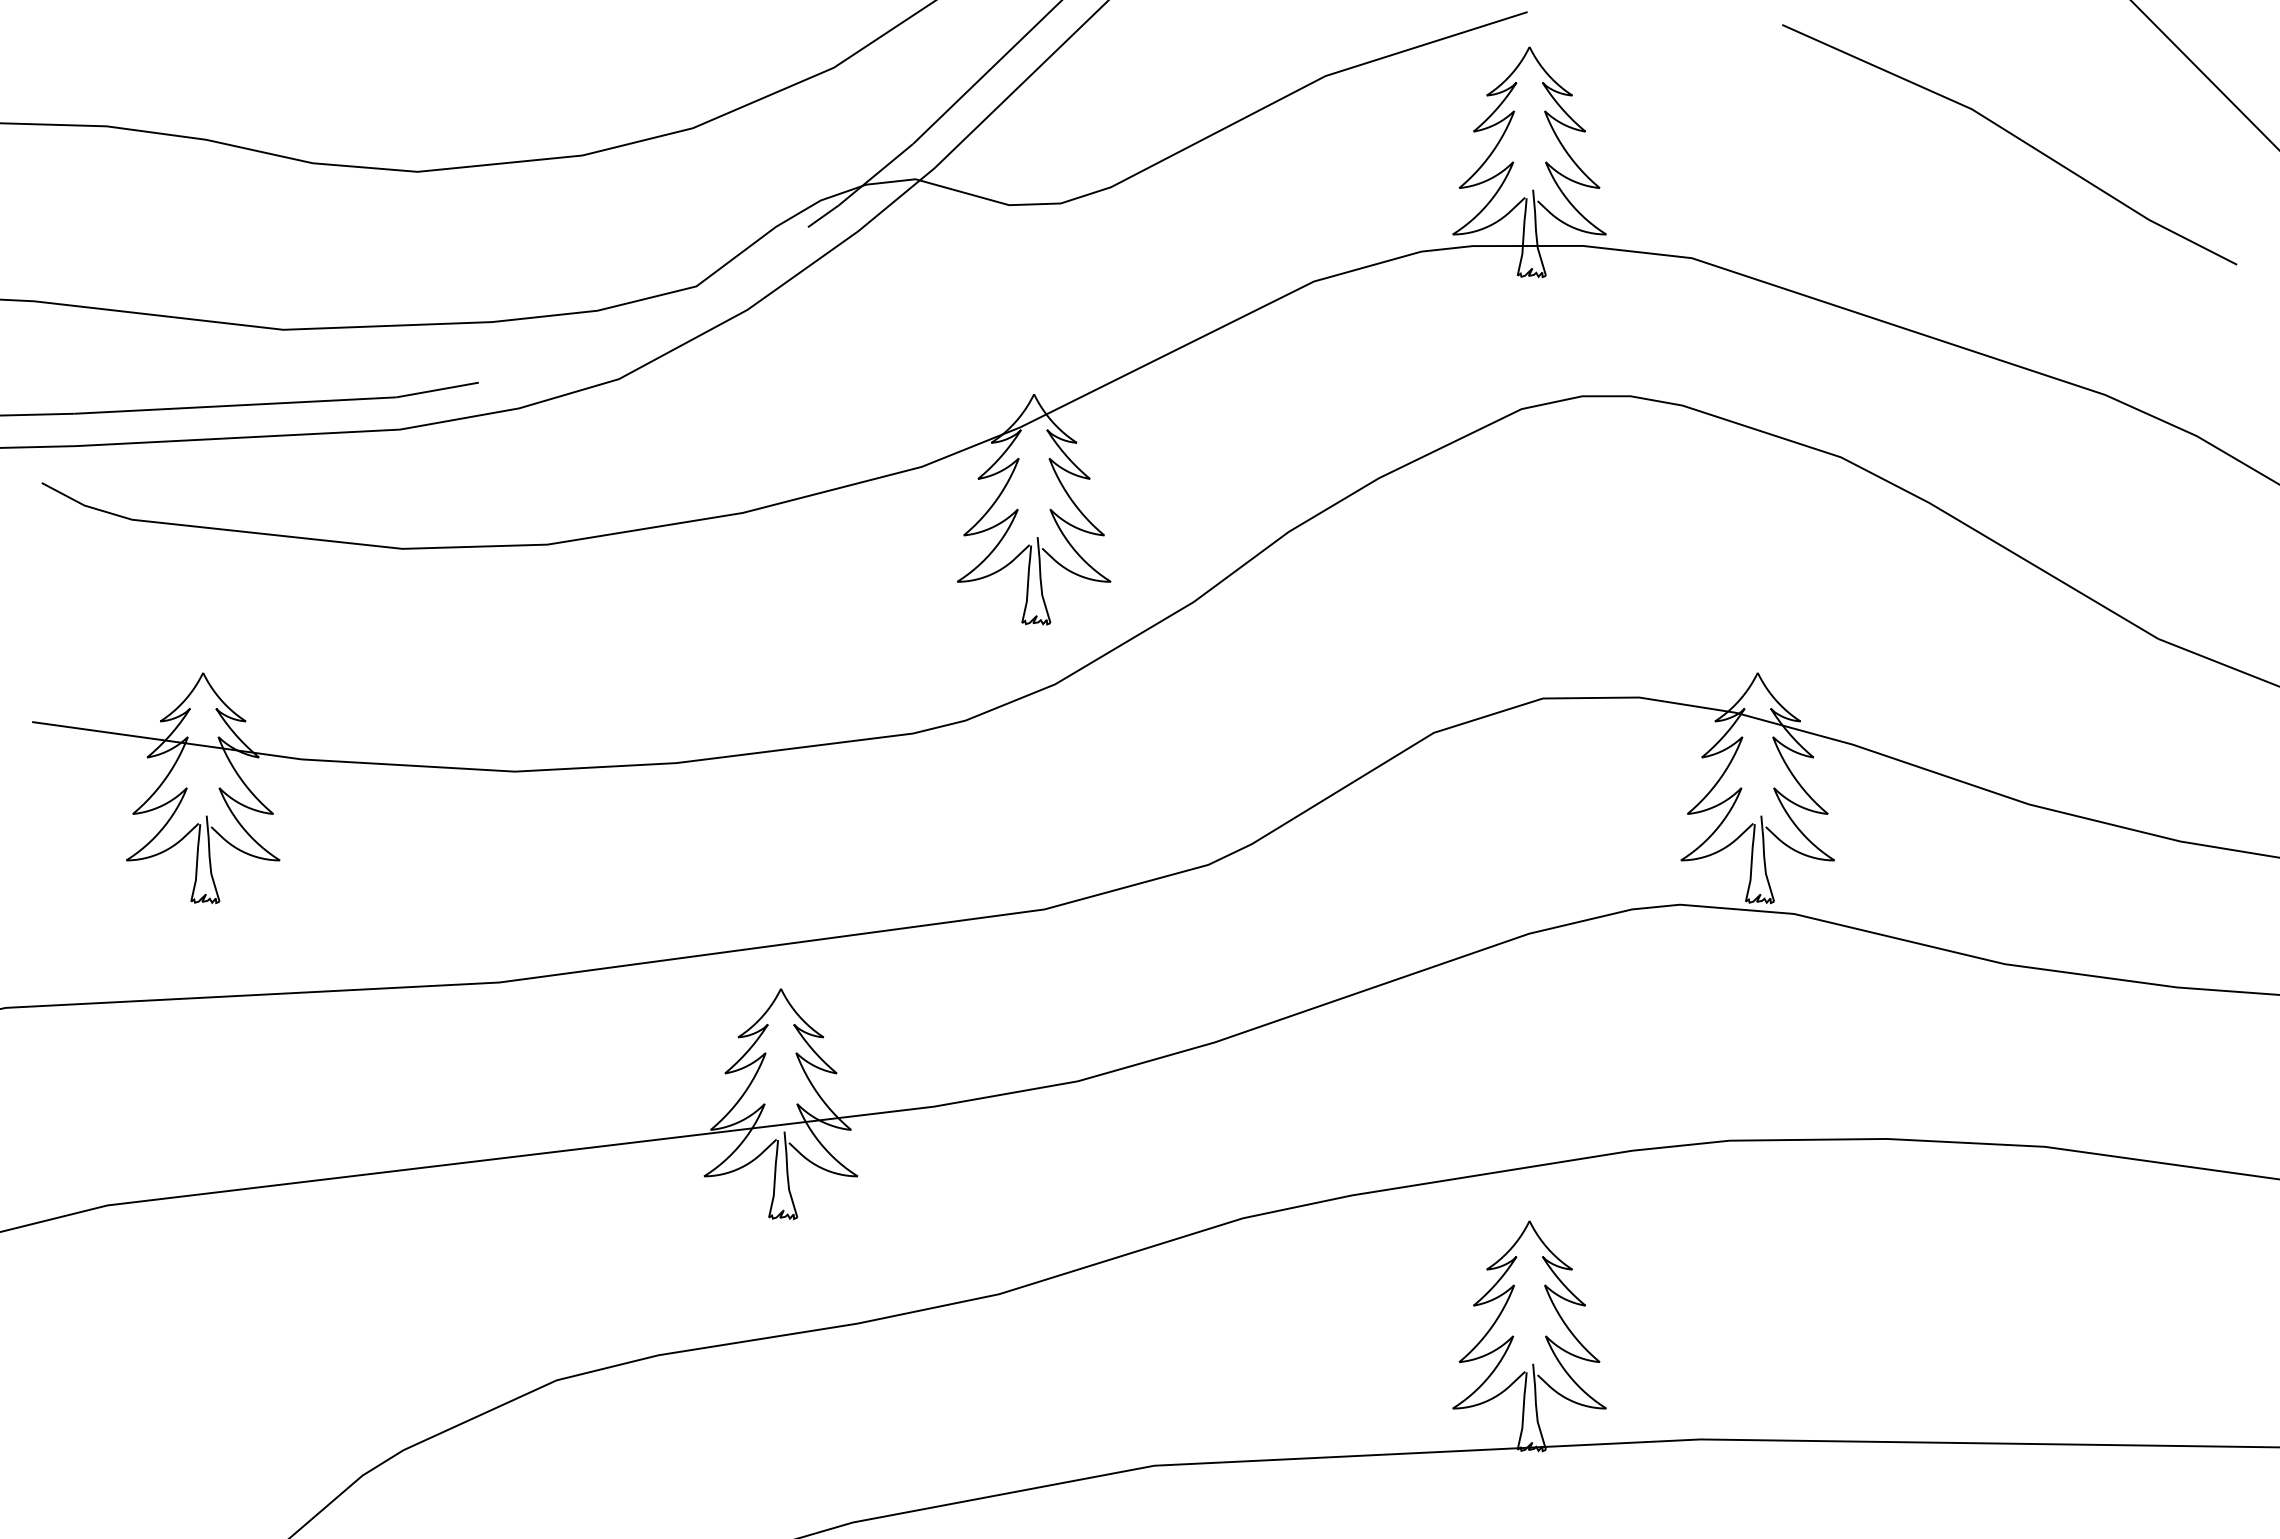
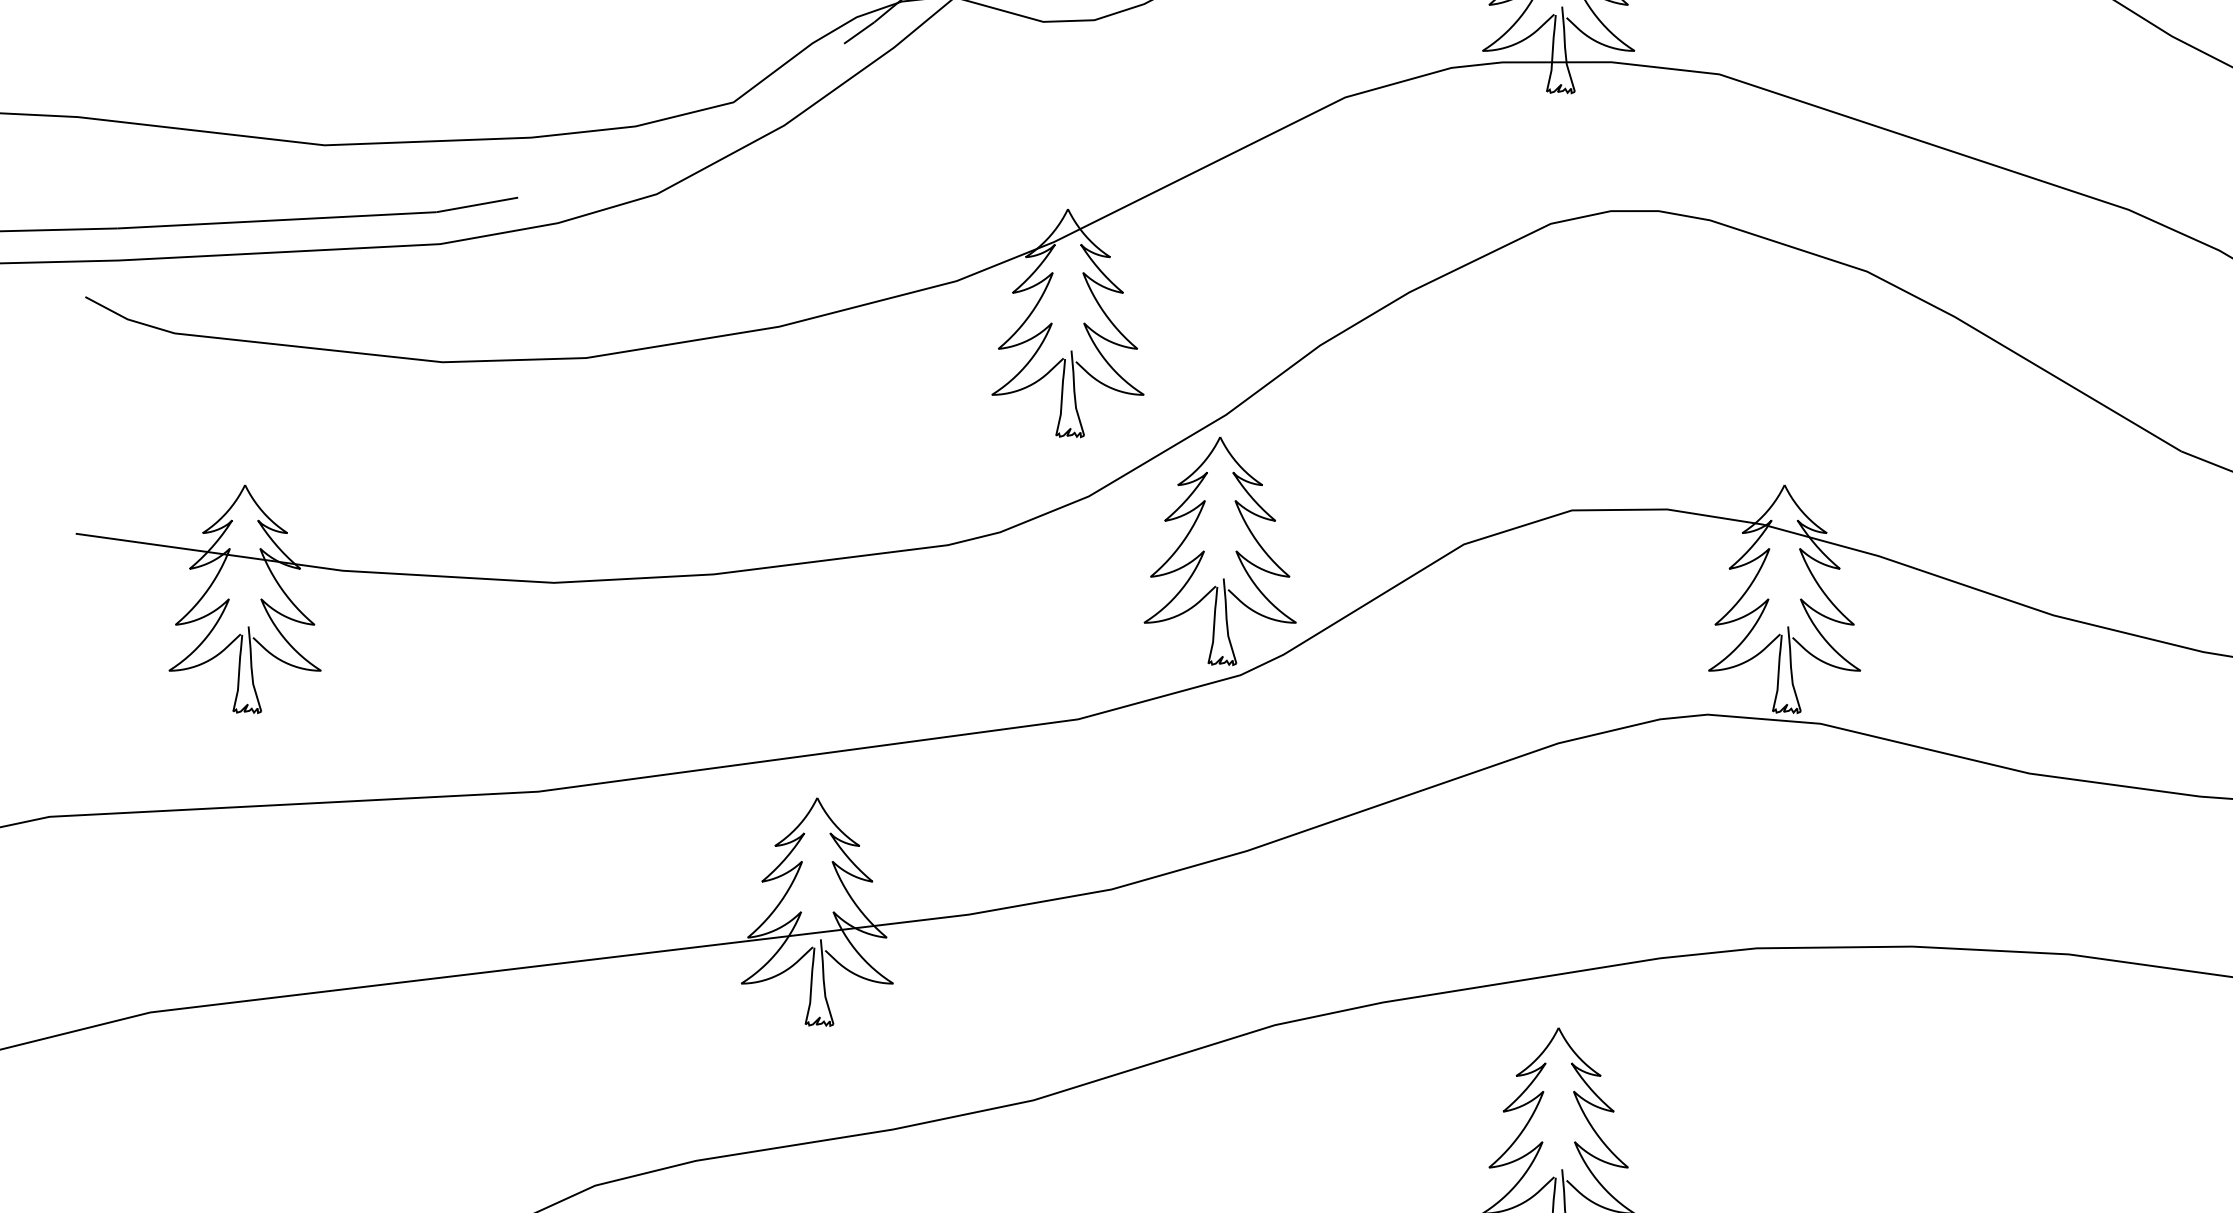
part: (1172, 739) -> (1205, 551), added

